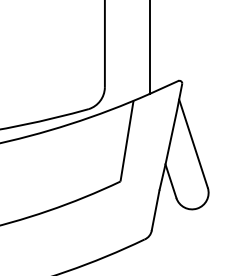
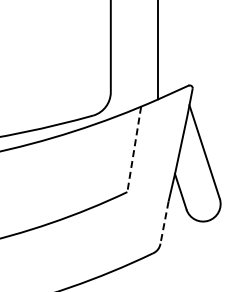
line: (127, 141) -> (134, 149), solid -> dashed
line: (155, 211) -> (164, 223), solid -> dashed

